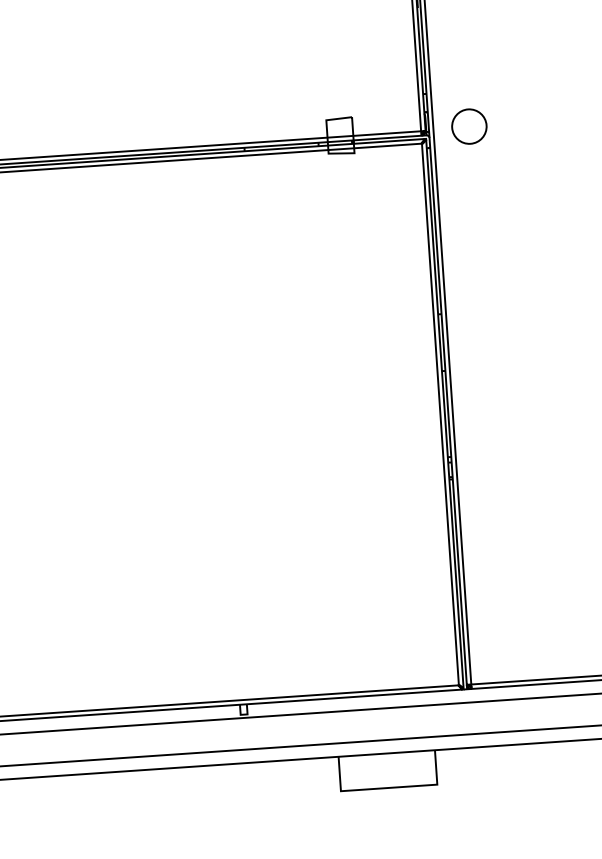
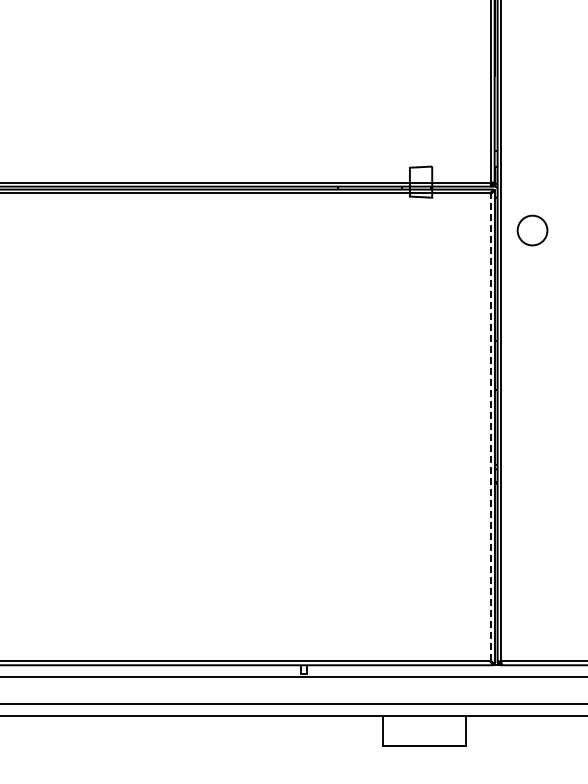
circle: (469, 126) -> (532, 230), moved
line: (440, 414) -> (490, 427), solid -> dashed

